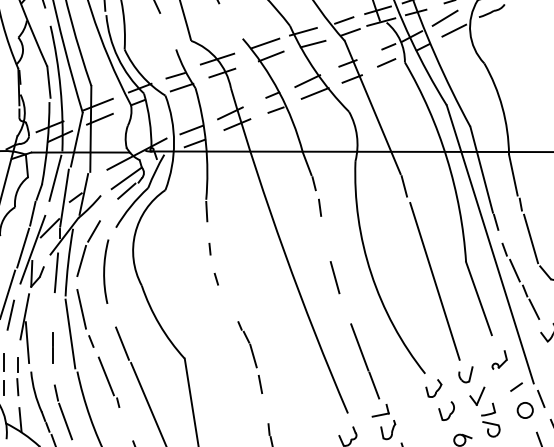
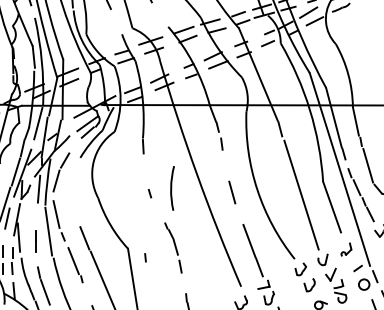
line: (209, 248) -> (145, 257), moved
arc: (106, 271) -> (172, 188), moved

